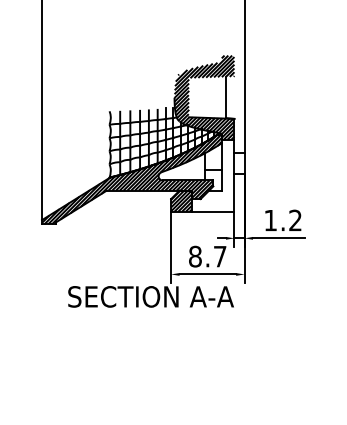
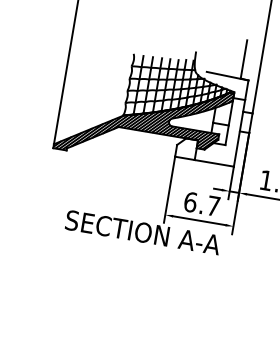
hatch: (204, 97) -> (224, 55), removed
hatch: (181, 200) -> (186, 147), removed
text: (195, 256) -> (190, 202), 8.7 -> 6.7

